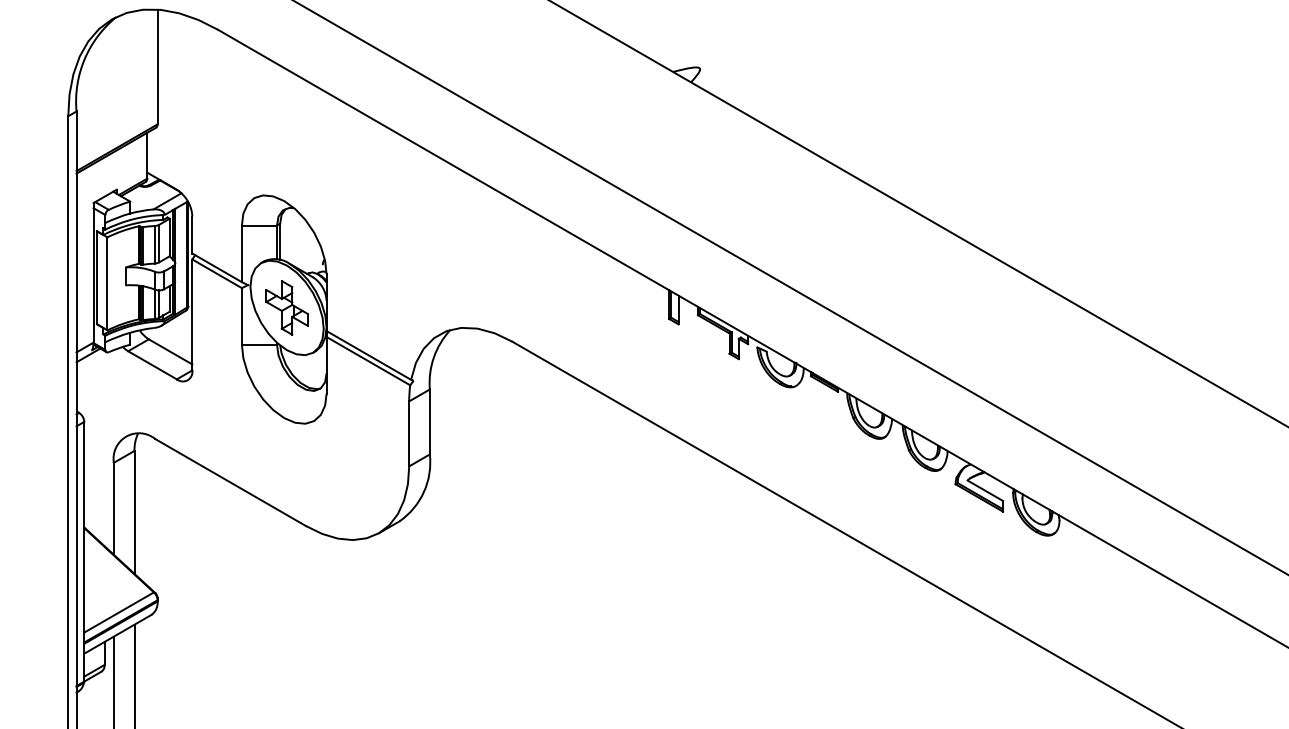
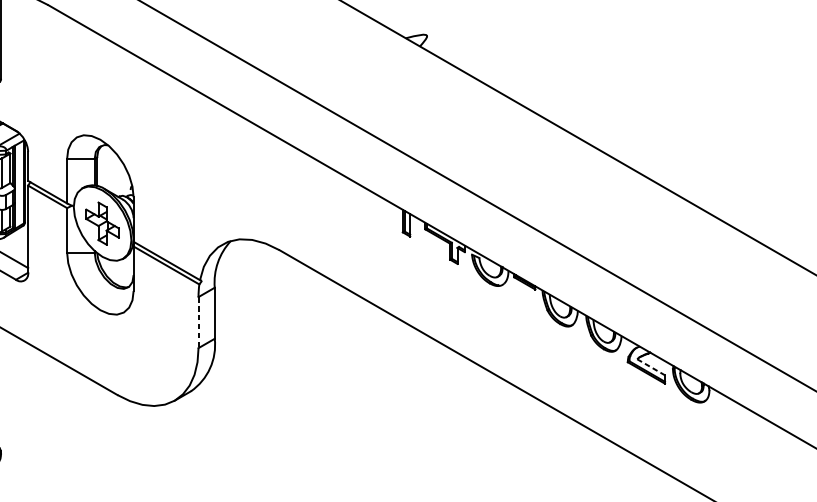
line: (409, 434) -> (198, 323), solid -> dashed
line: (985, 490) -> (651, 367), solid -> dashed

